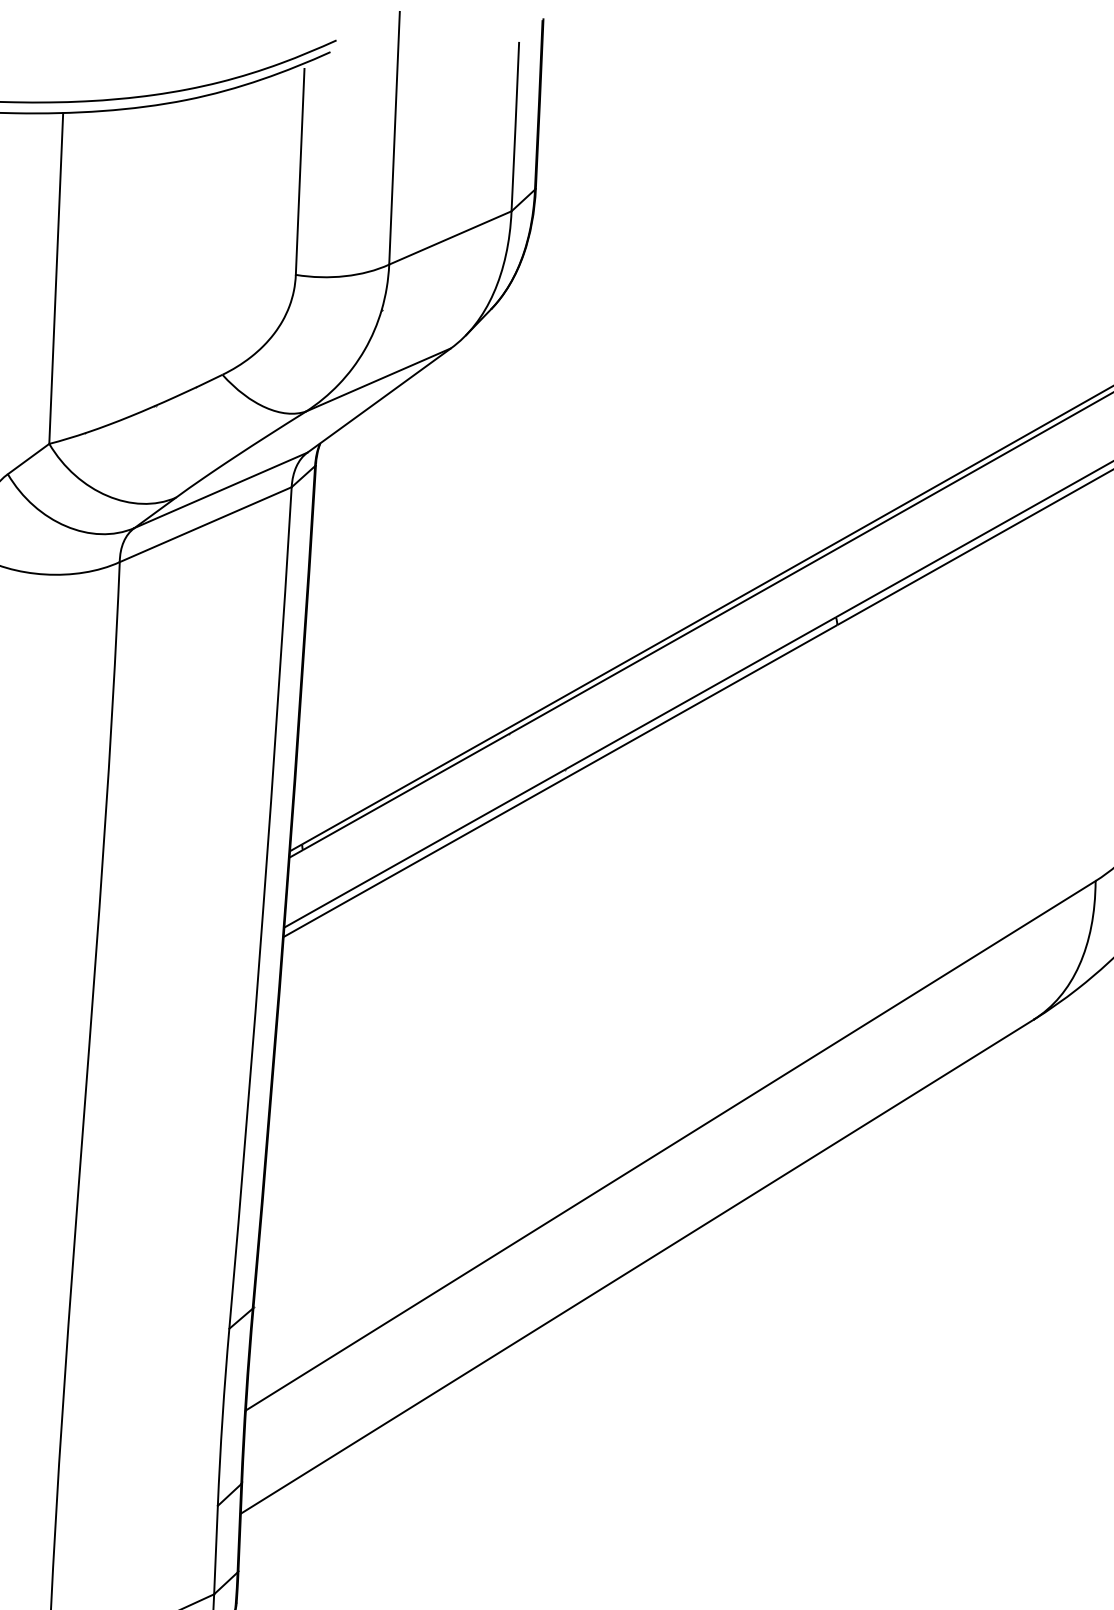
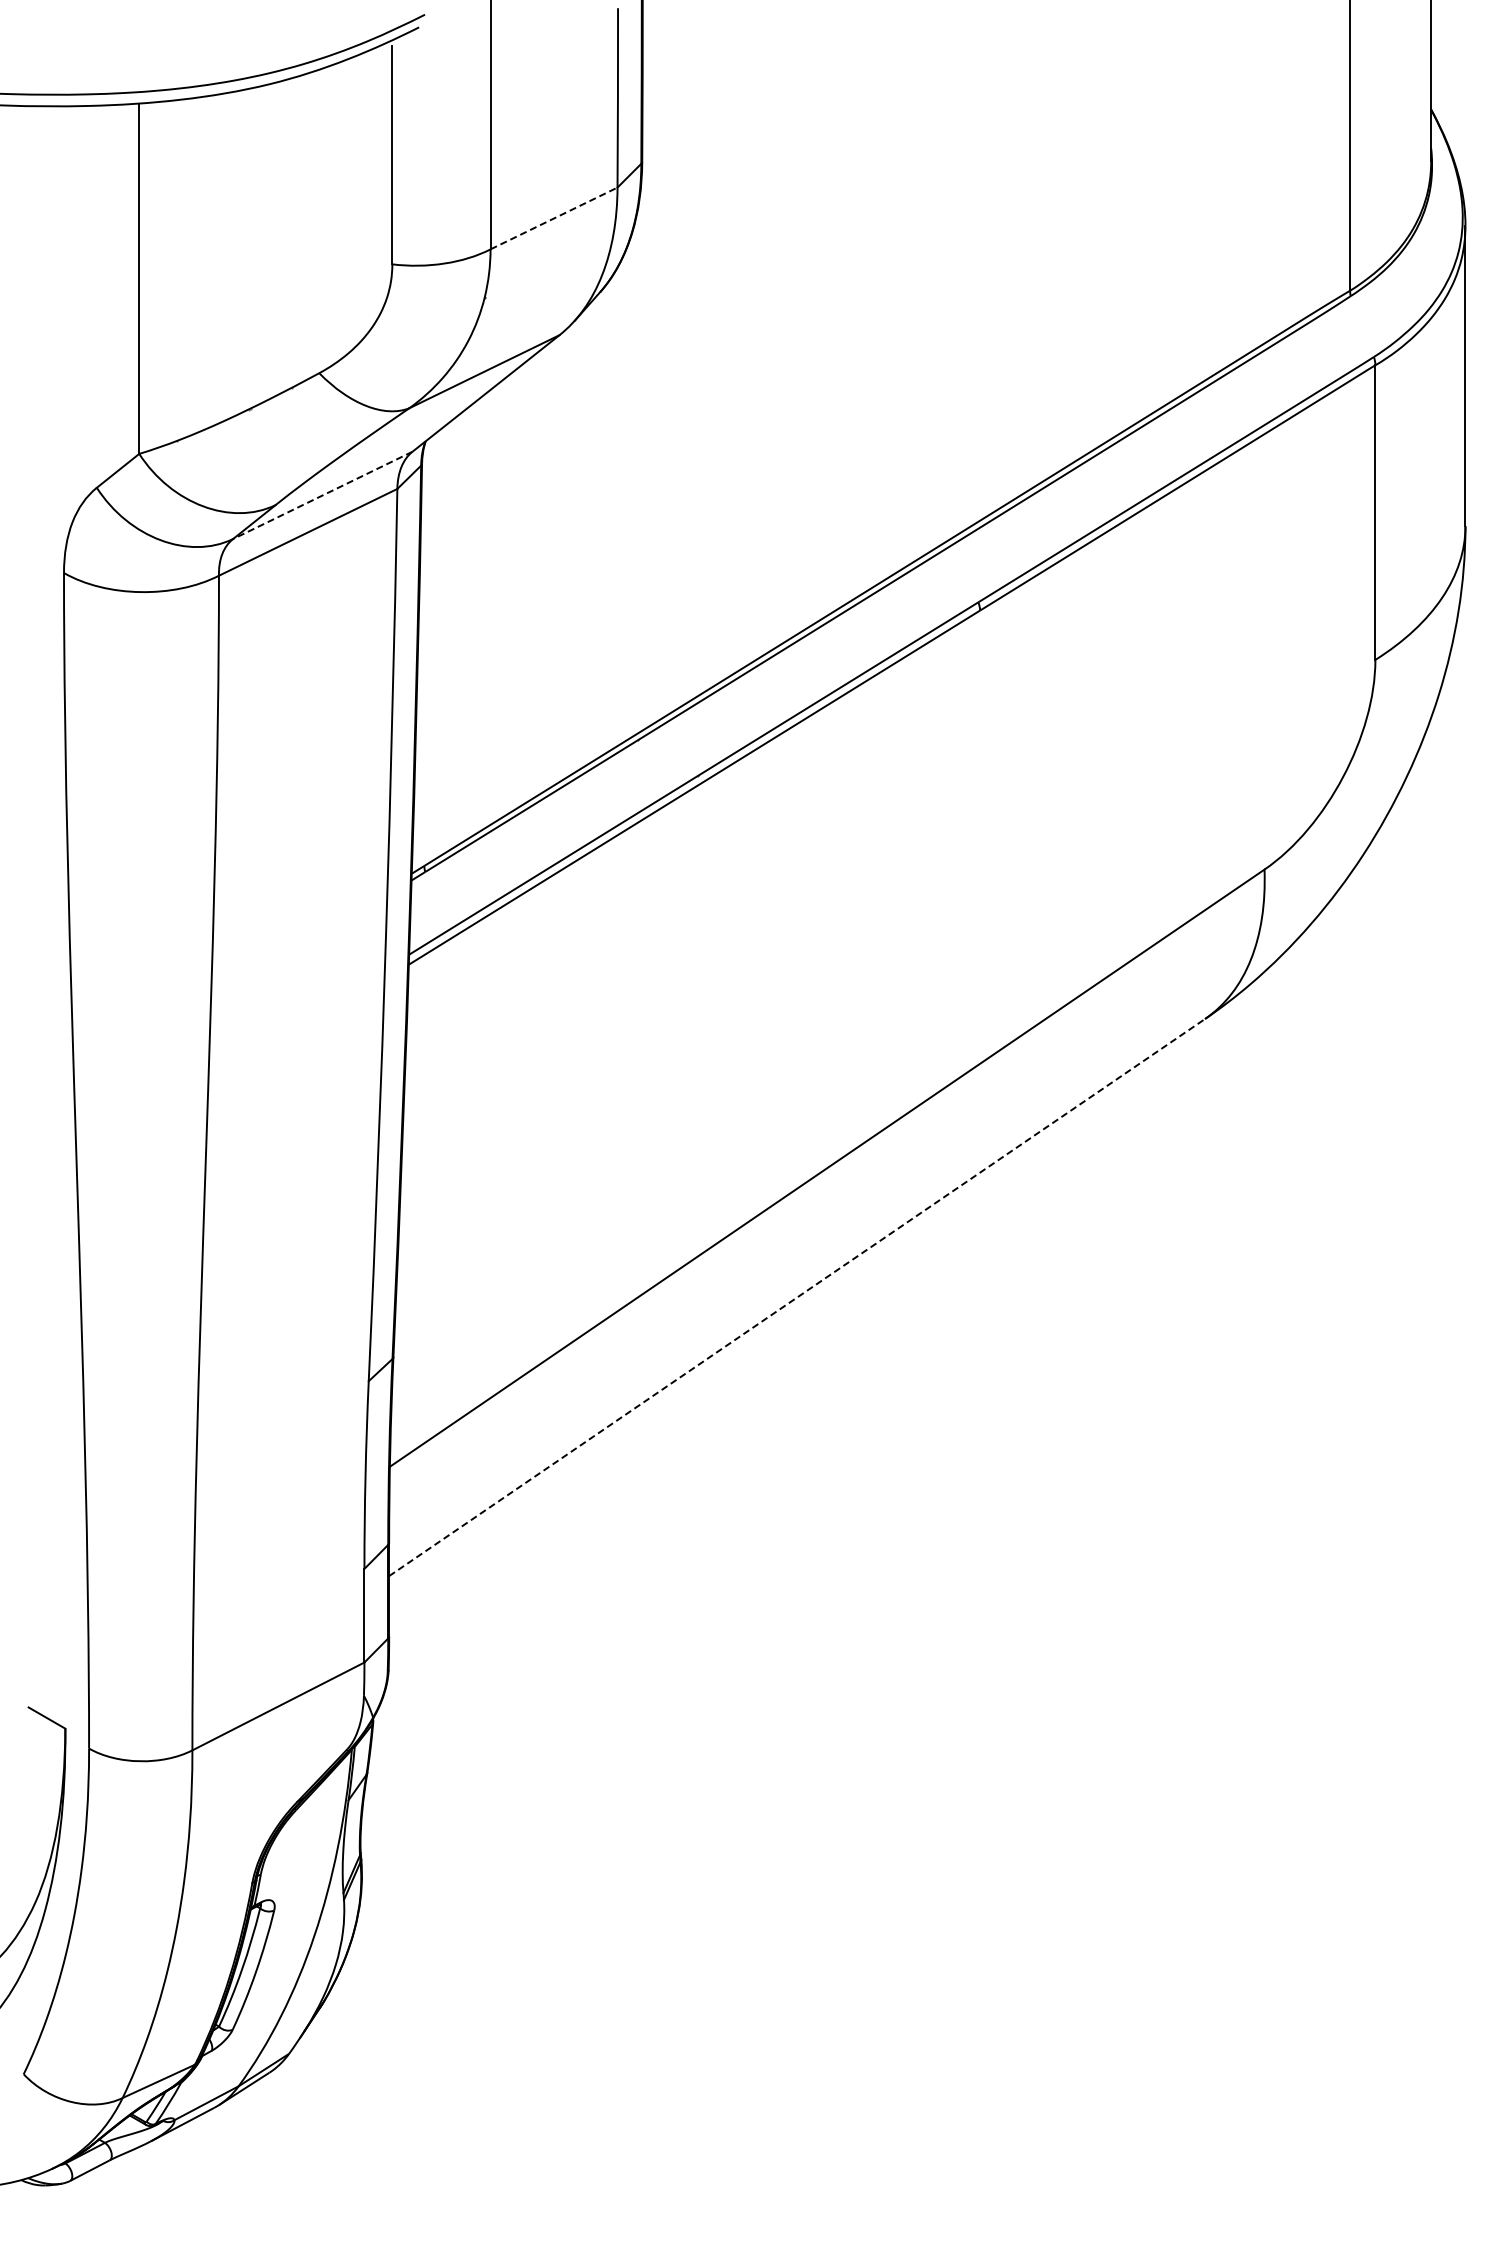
line: (450, 237) -> (554, 218), solid -> dashed
line: (220, 490) -> (322, 495), solid -> dashed
line: (637, 1266) -> (797, 1297), solid -> dashed

